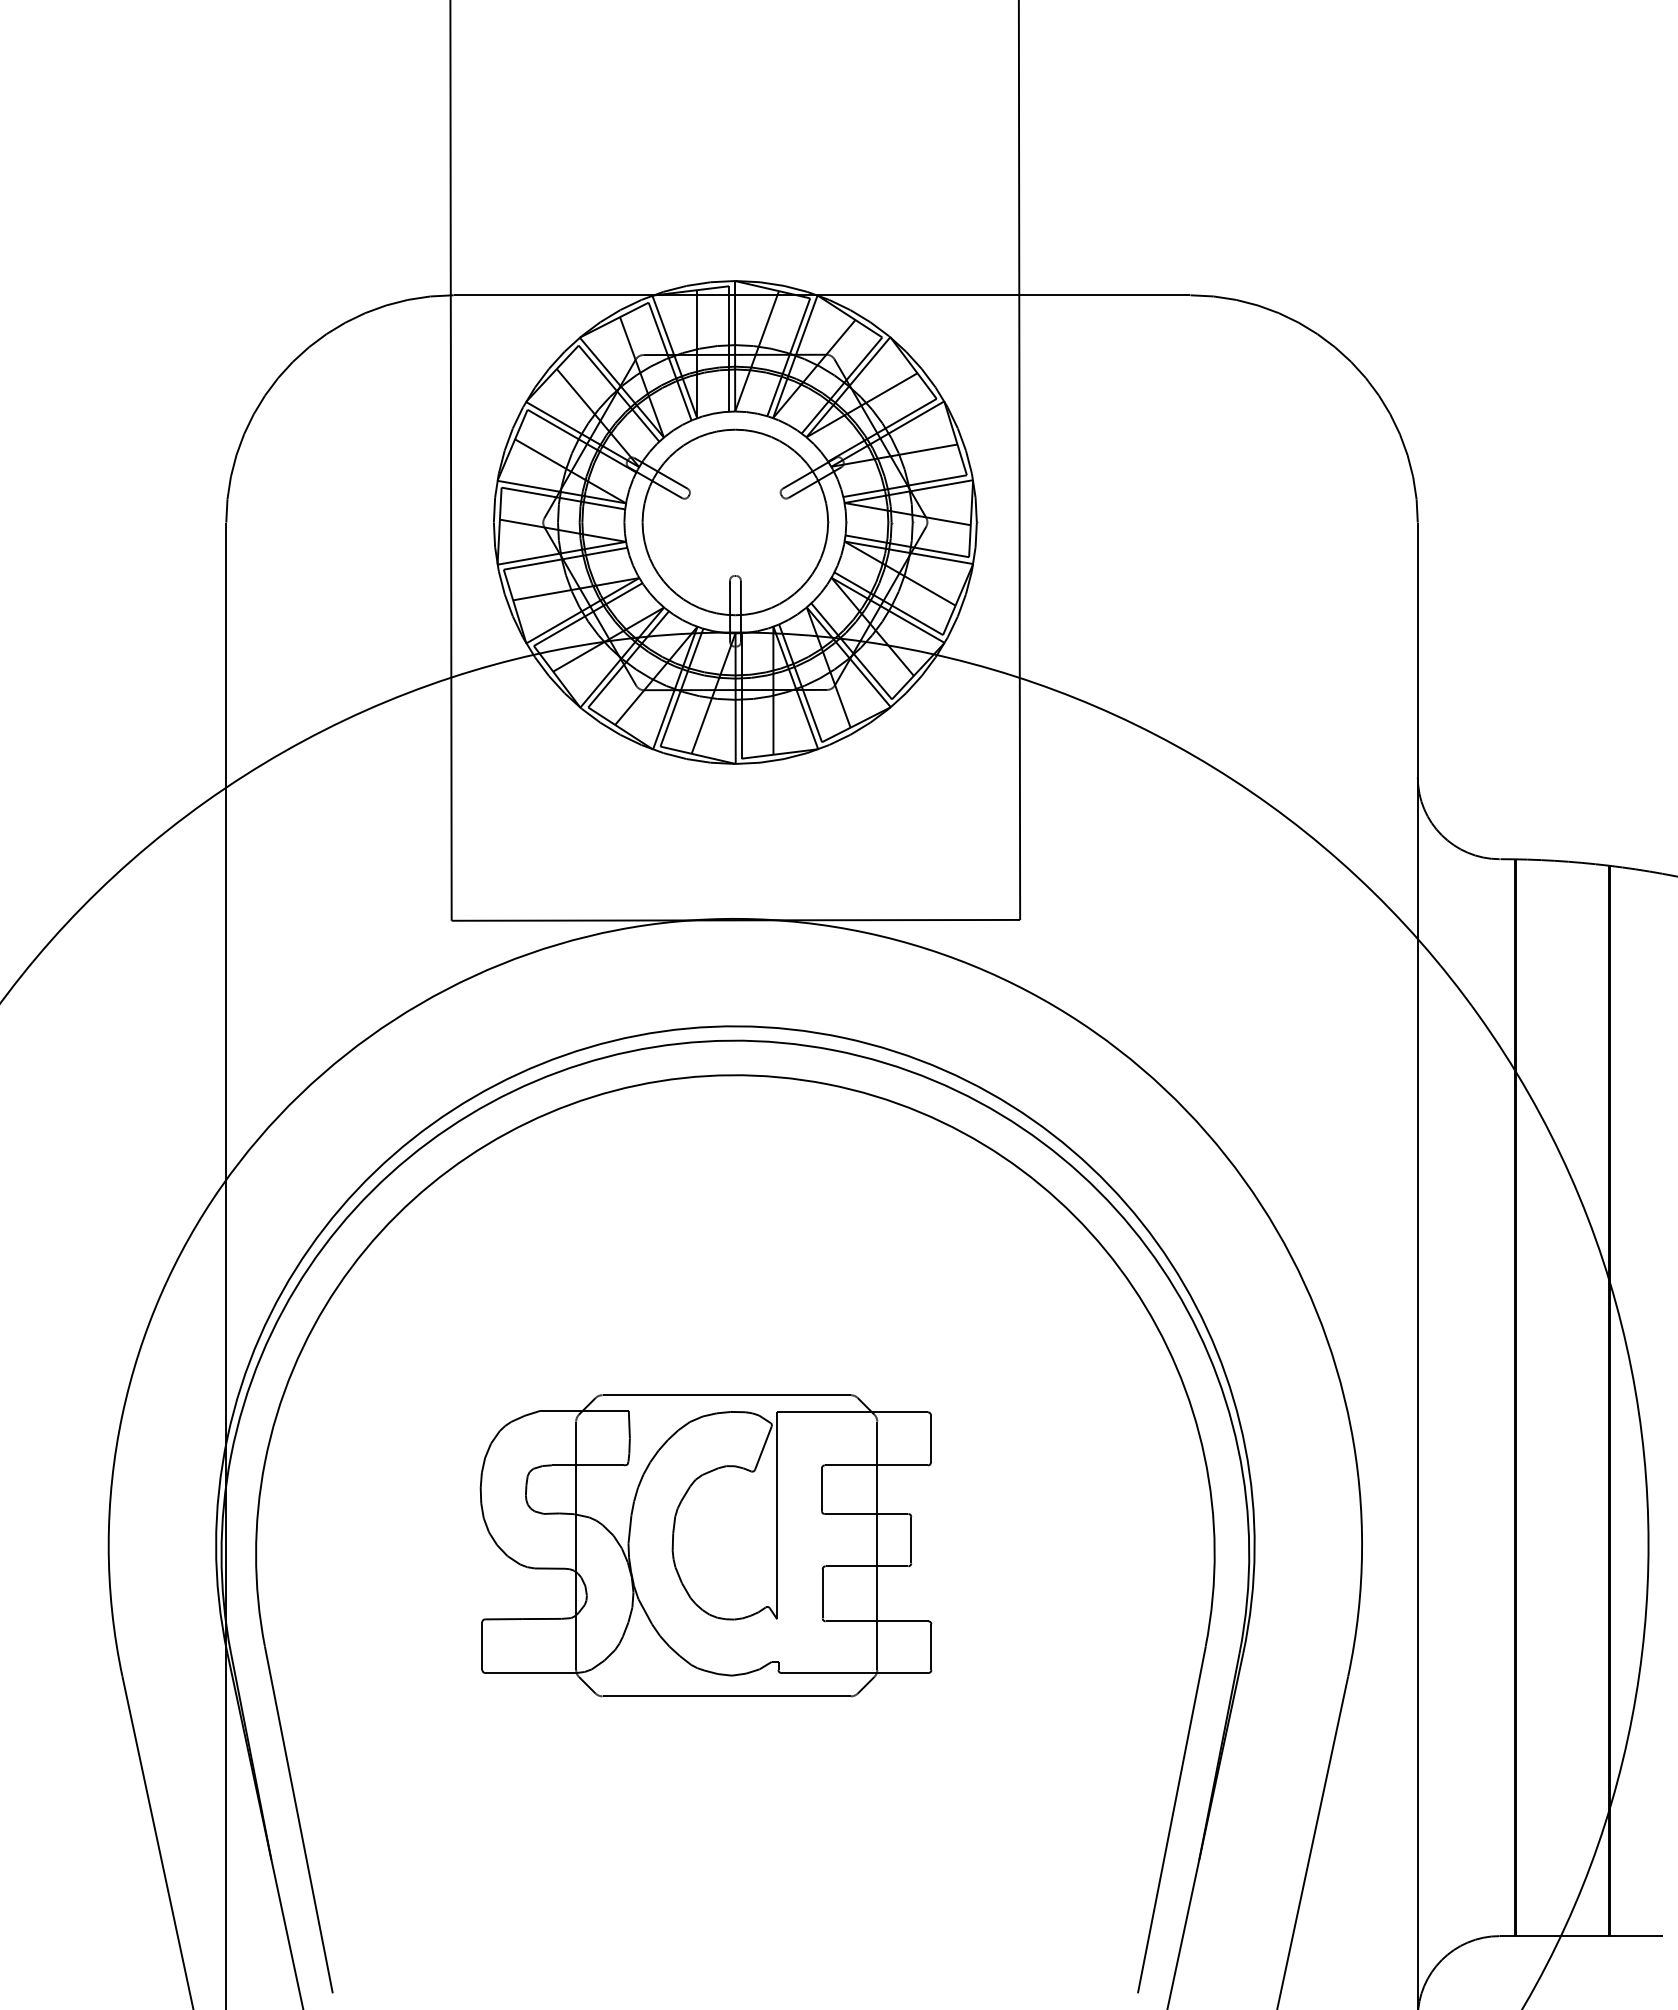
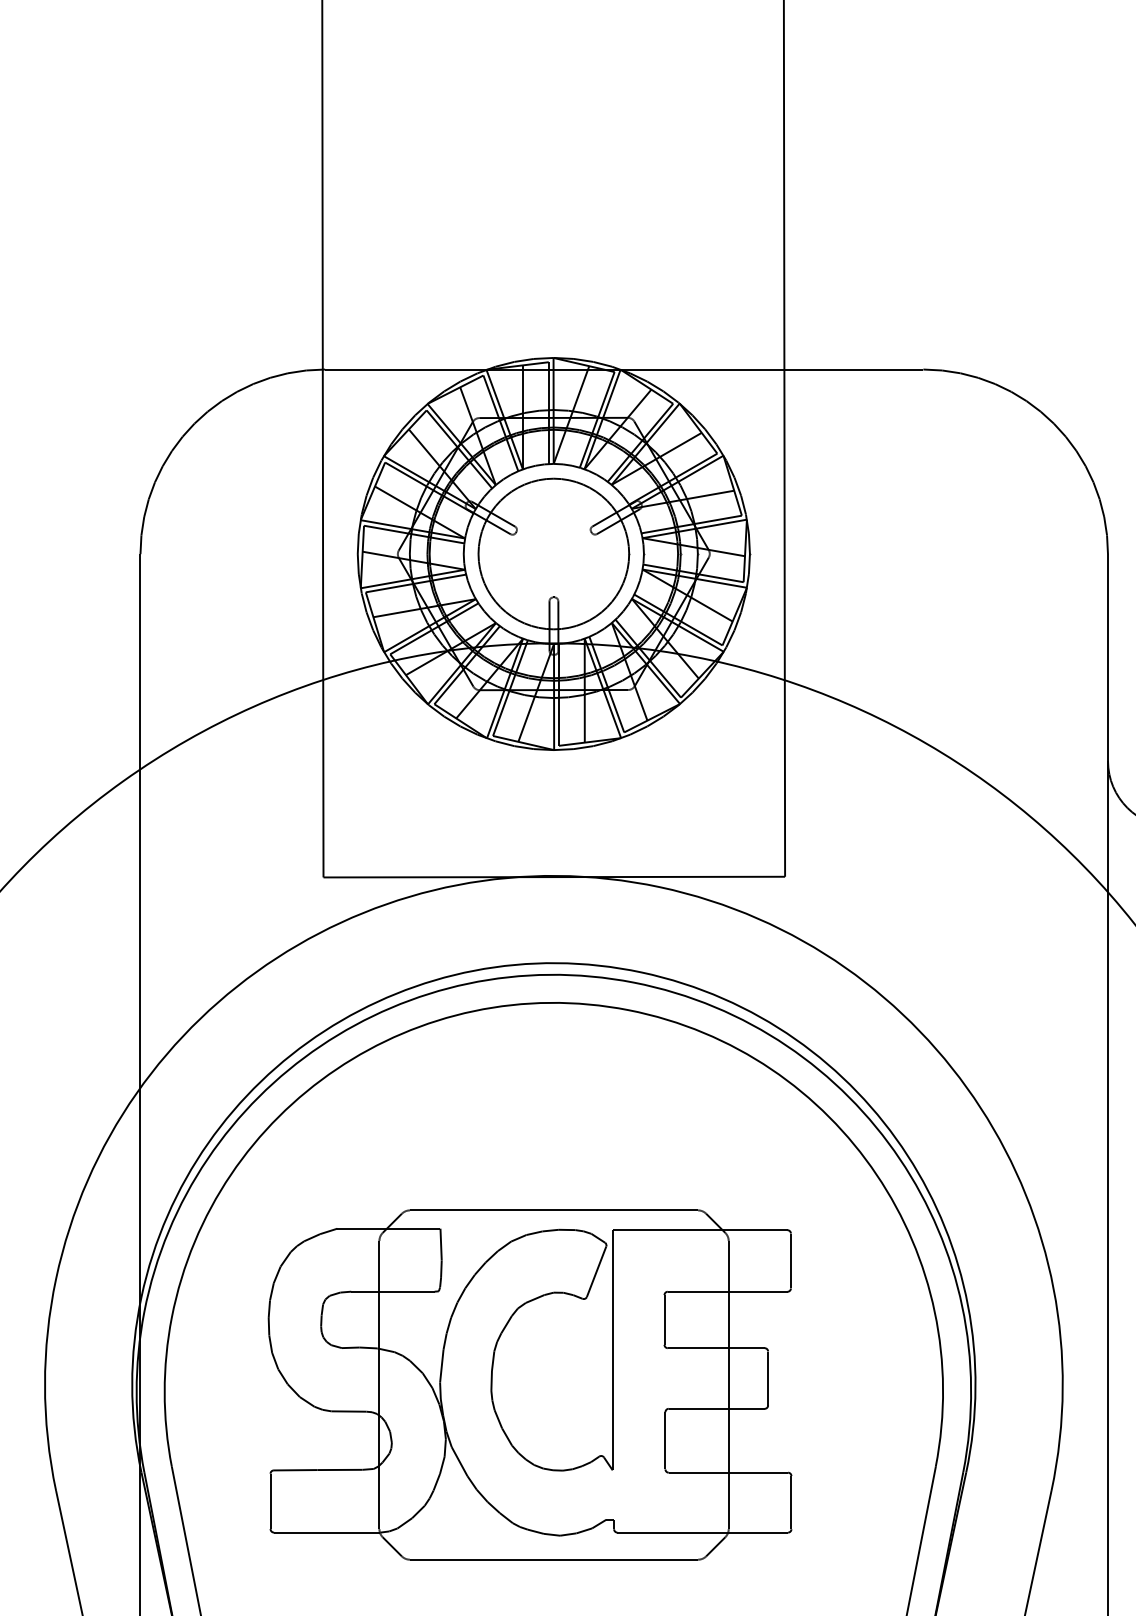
part: (705, 1545) -> (529, 1384), size x1.43

